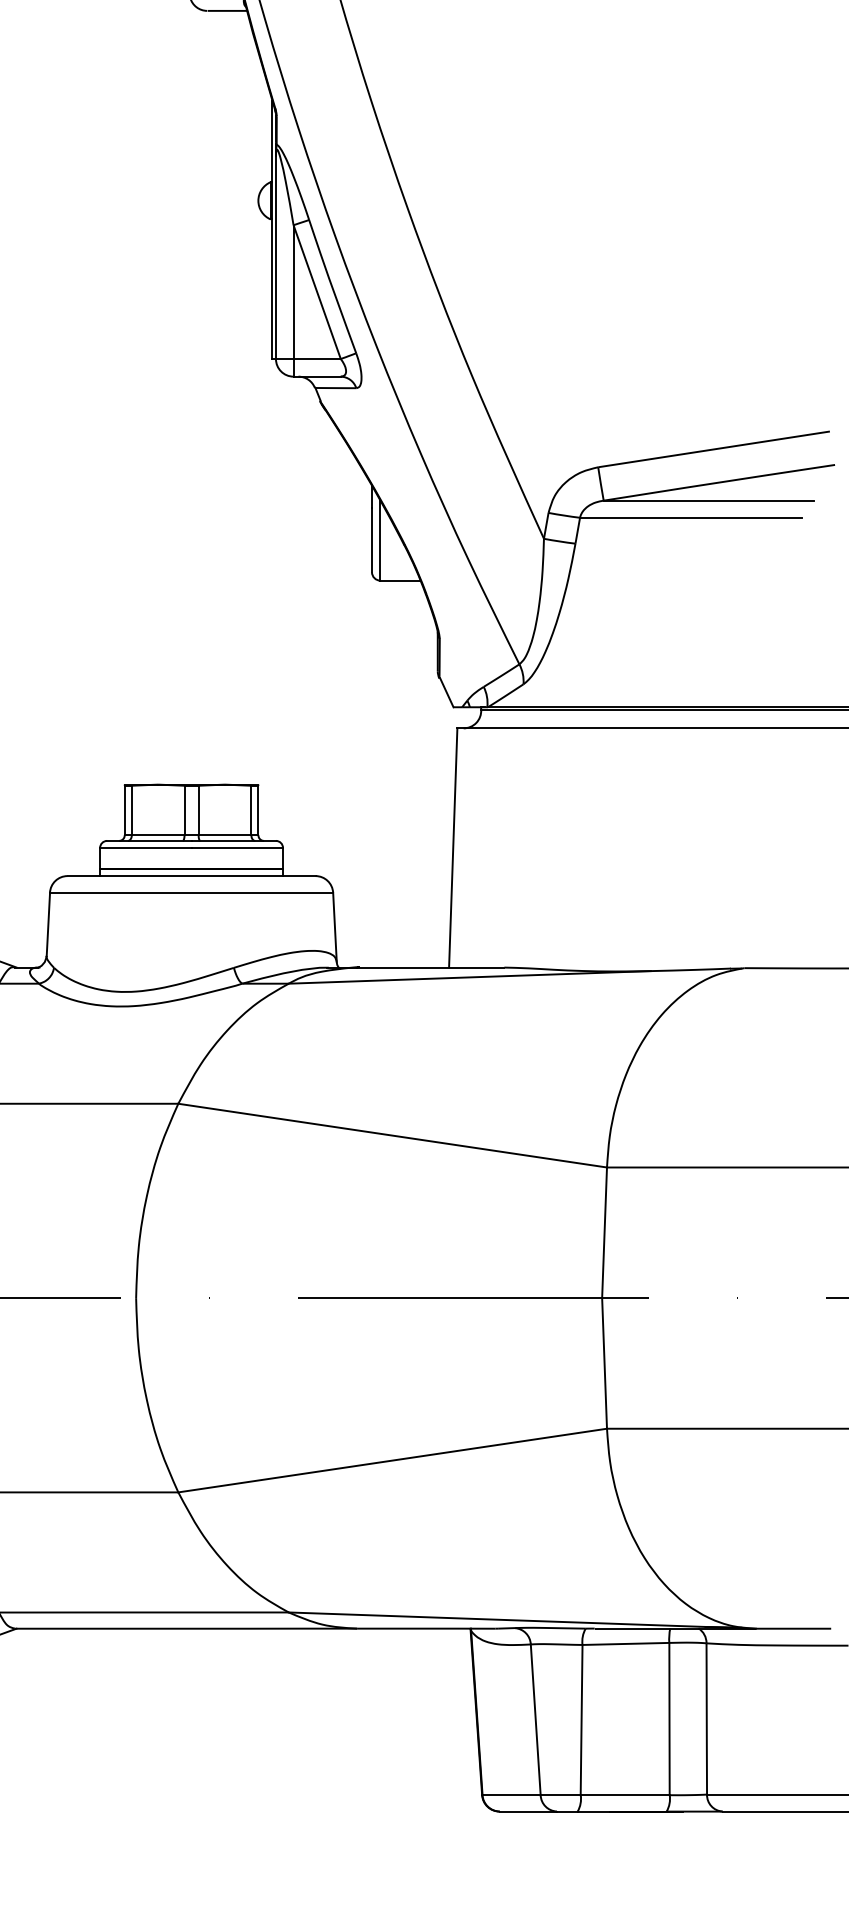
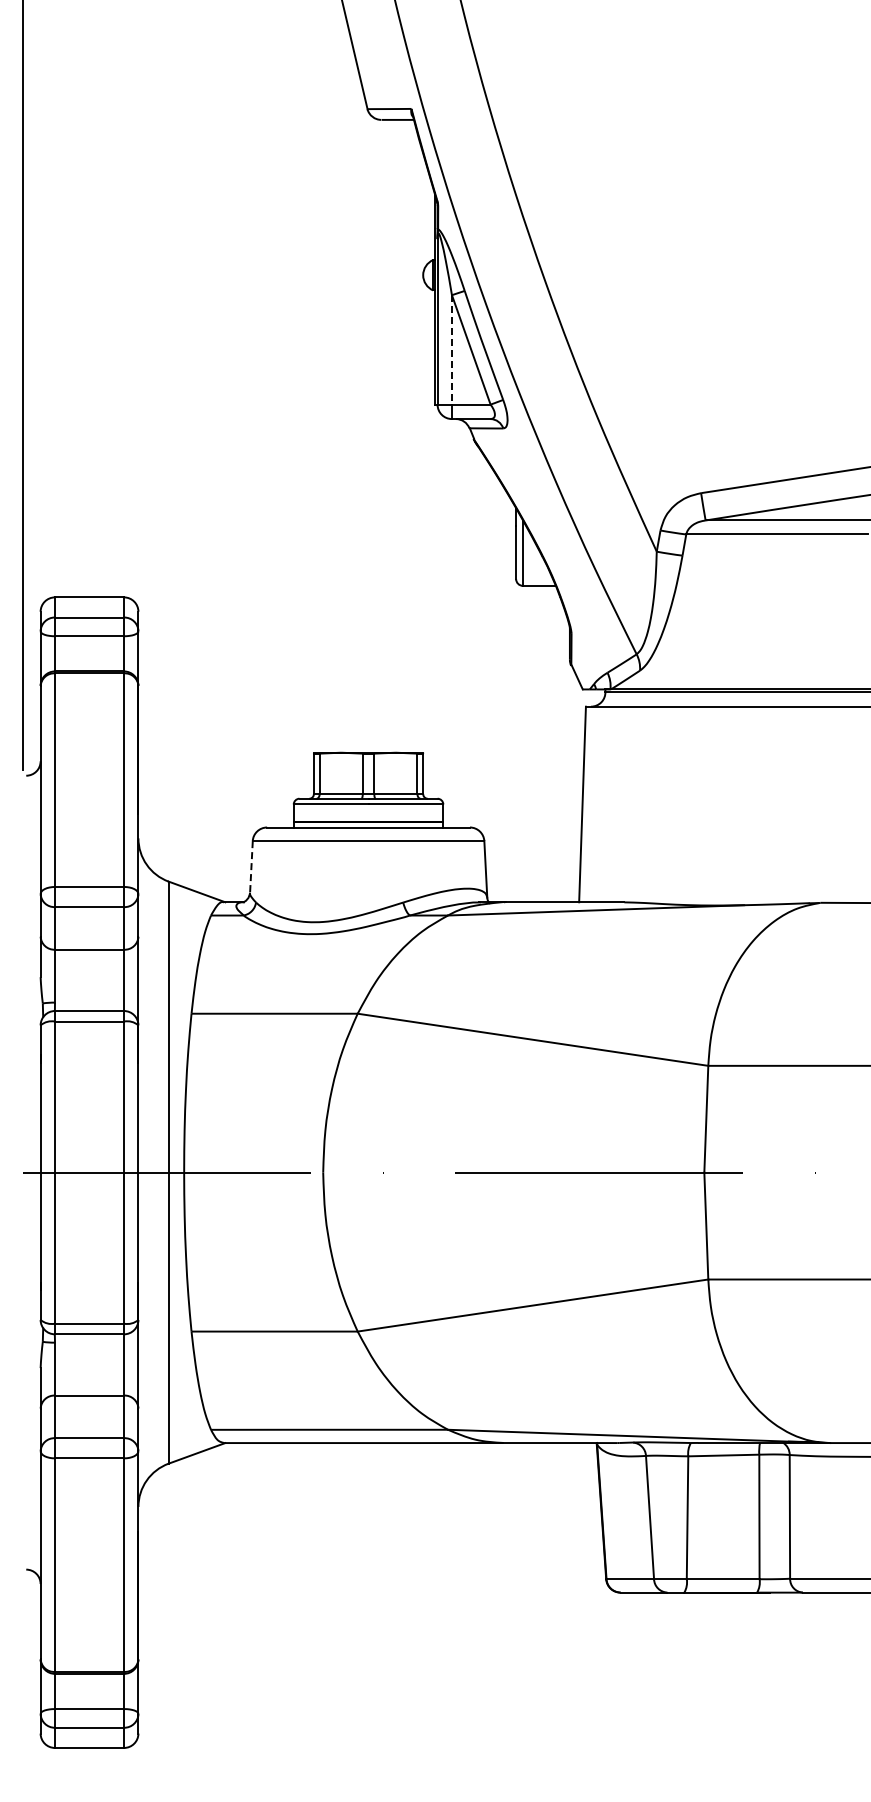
line: (292, 291) -> (451, 349), solid -> dashed
line: (48, 923) -> (251, 866), solid -> dashed

